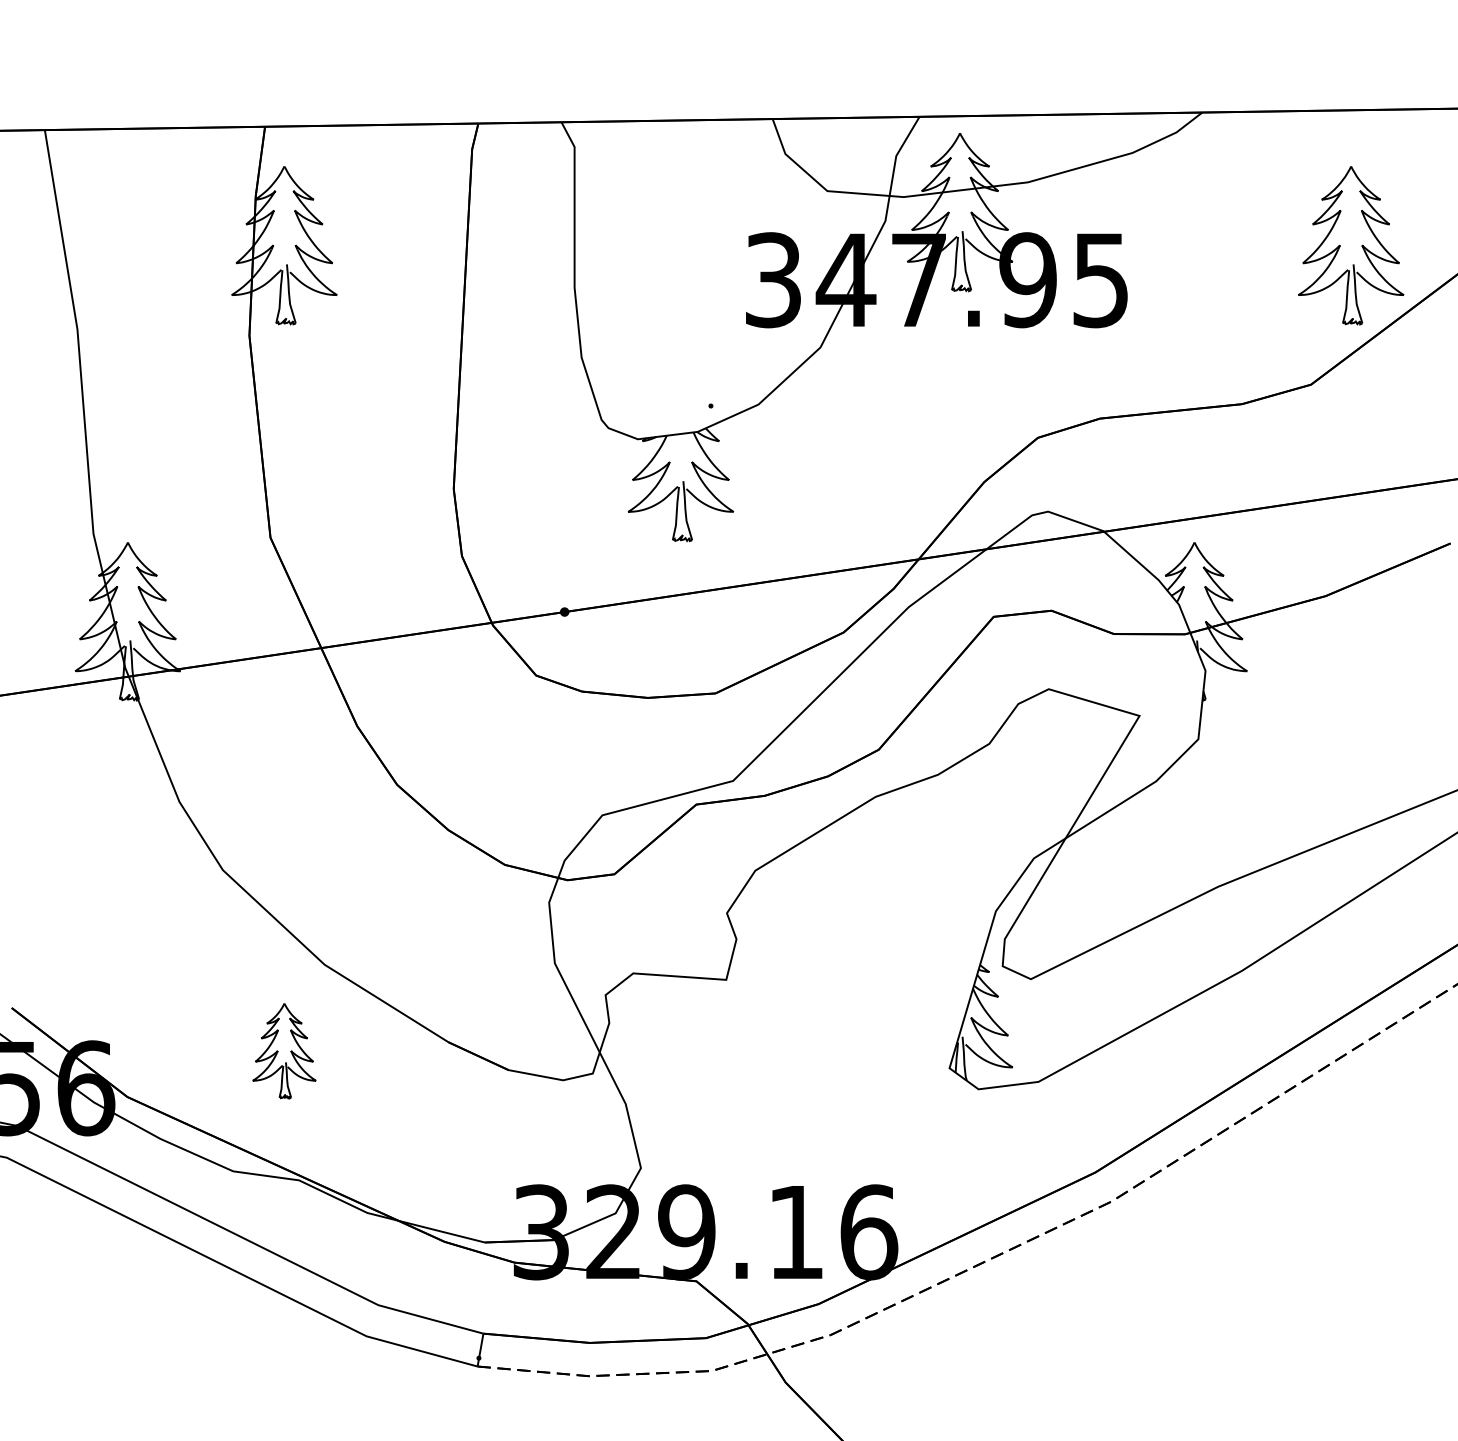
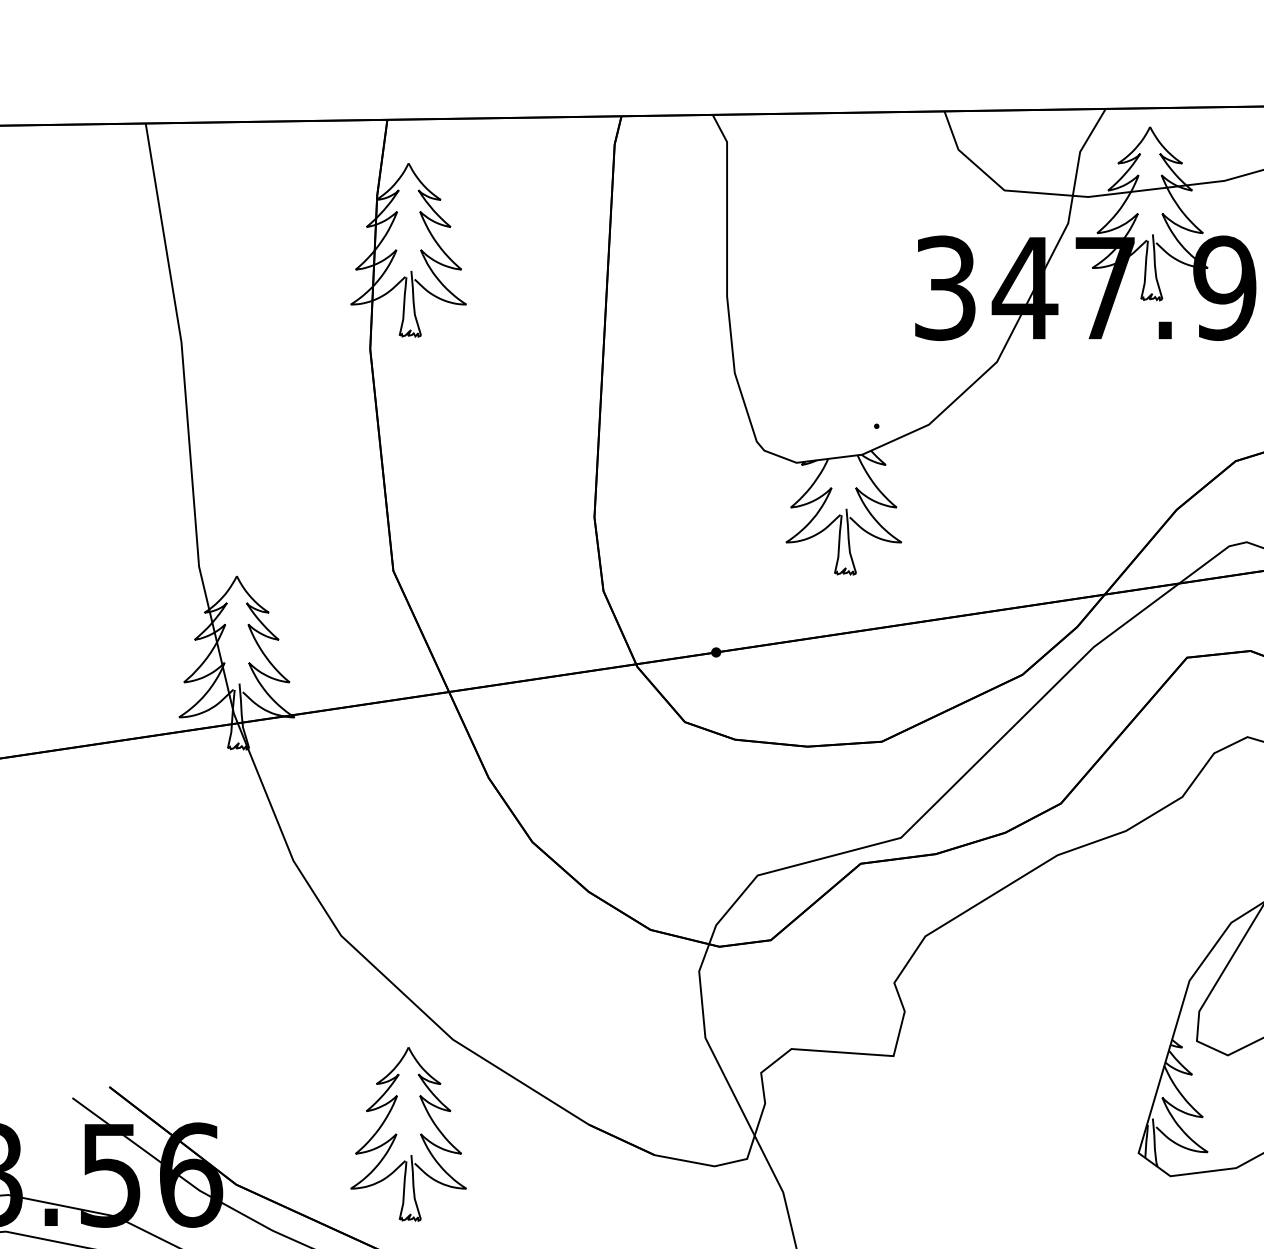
part: (284, 1050) -> (408, 1133), size x1.67

